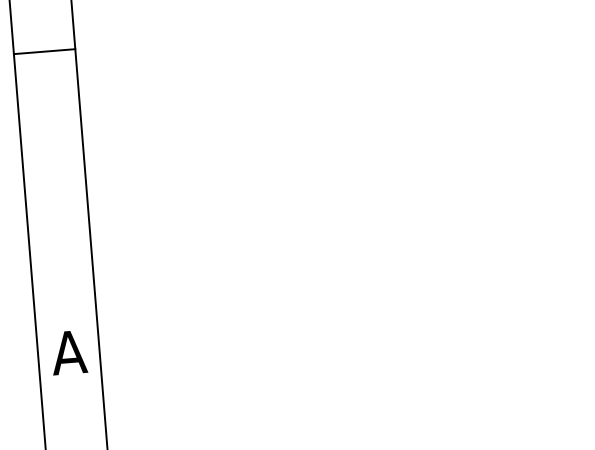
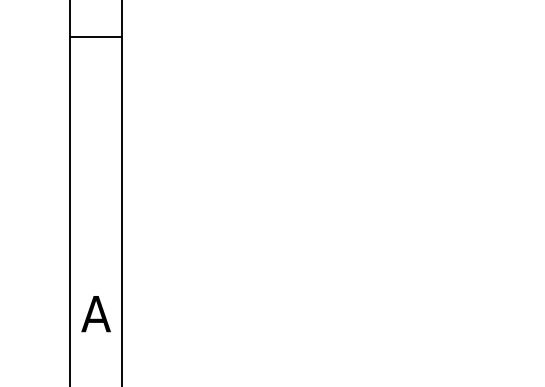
line: (44, 51) -> (95, 37), moved

